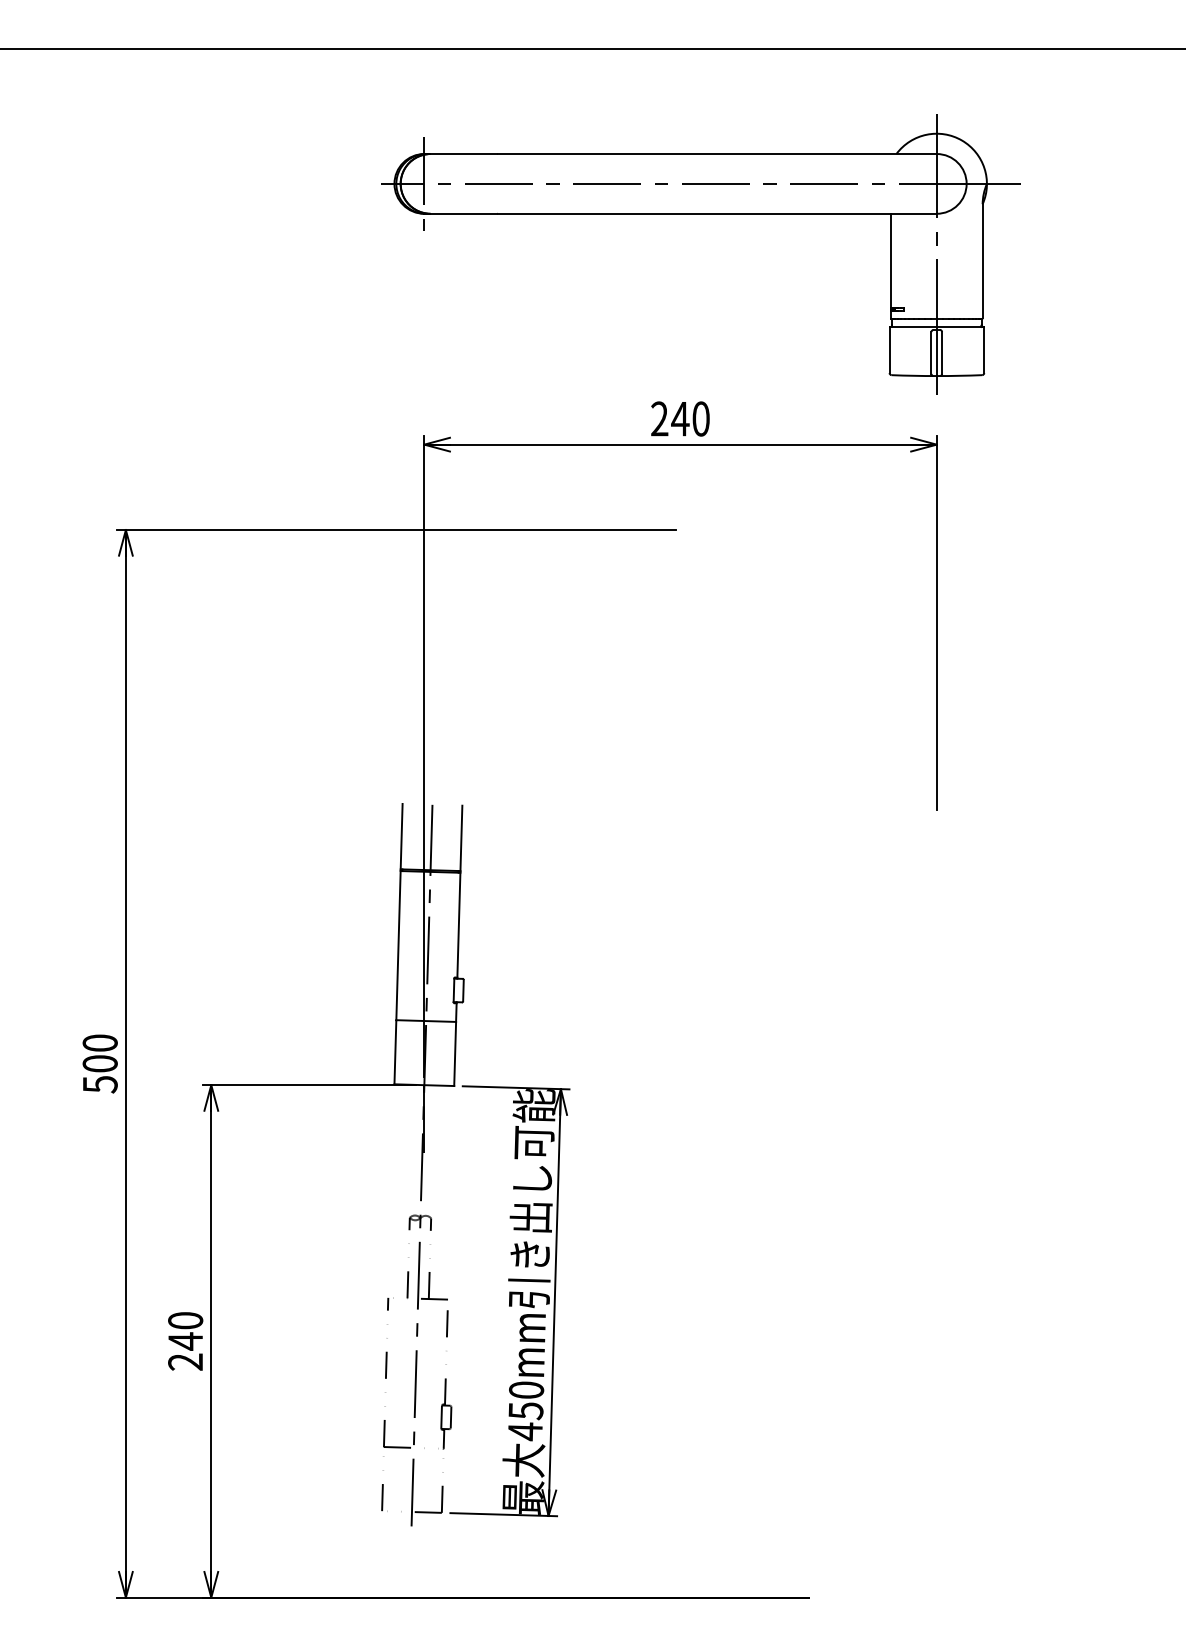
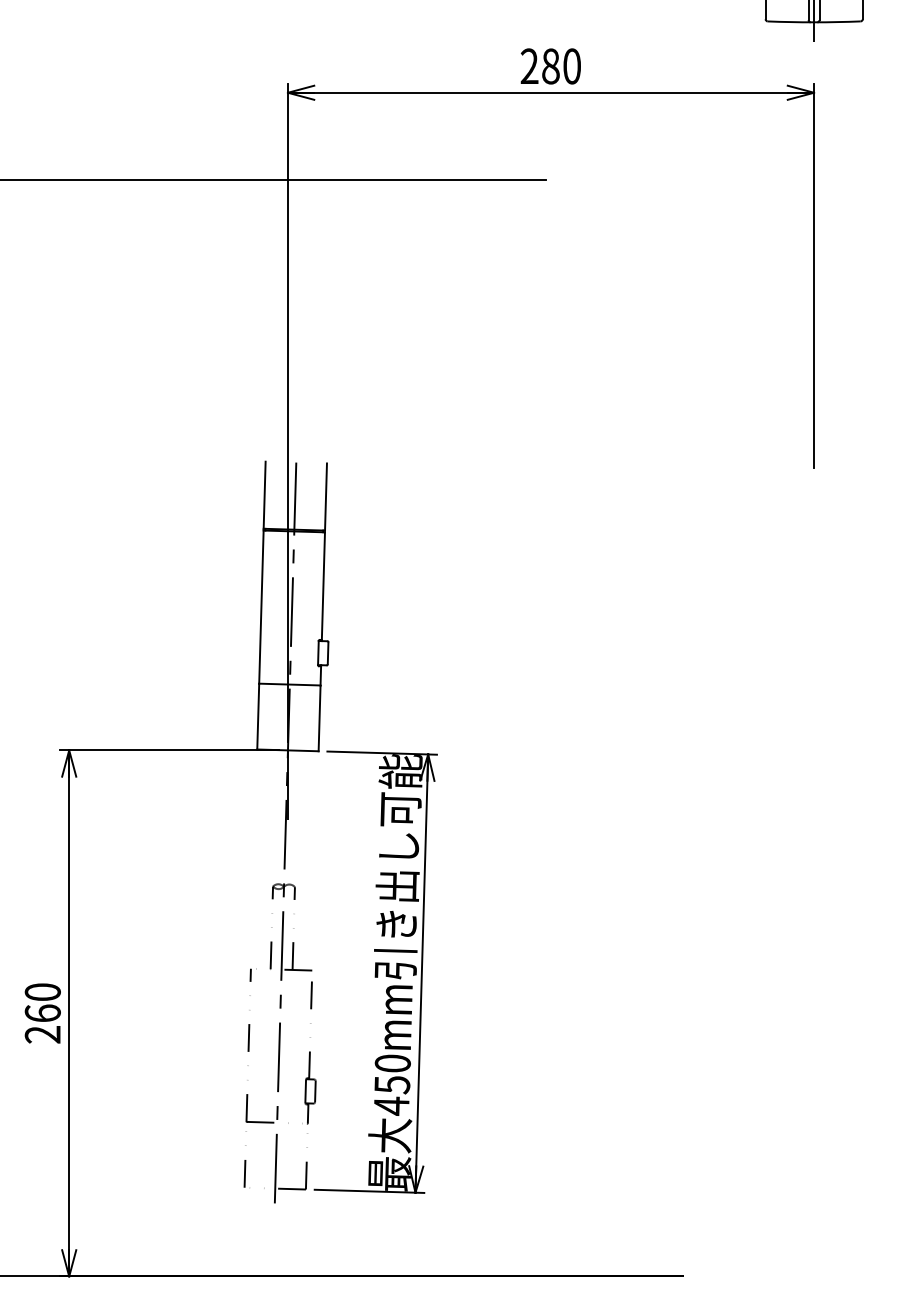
text: (680, 418) -> (550, 65), 240 -> 280
text: (185, 1341) -> (42, 1013), 240 -> 260

